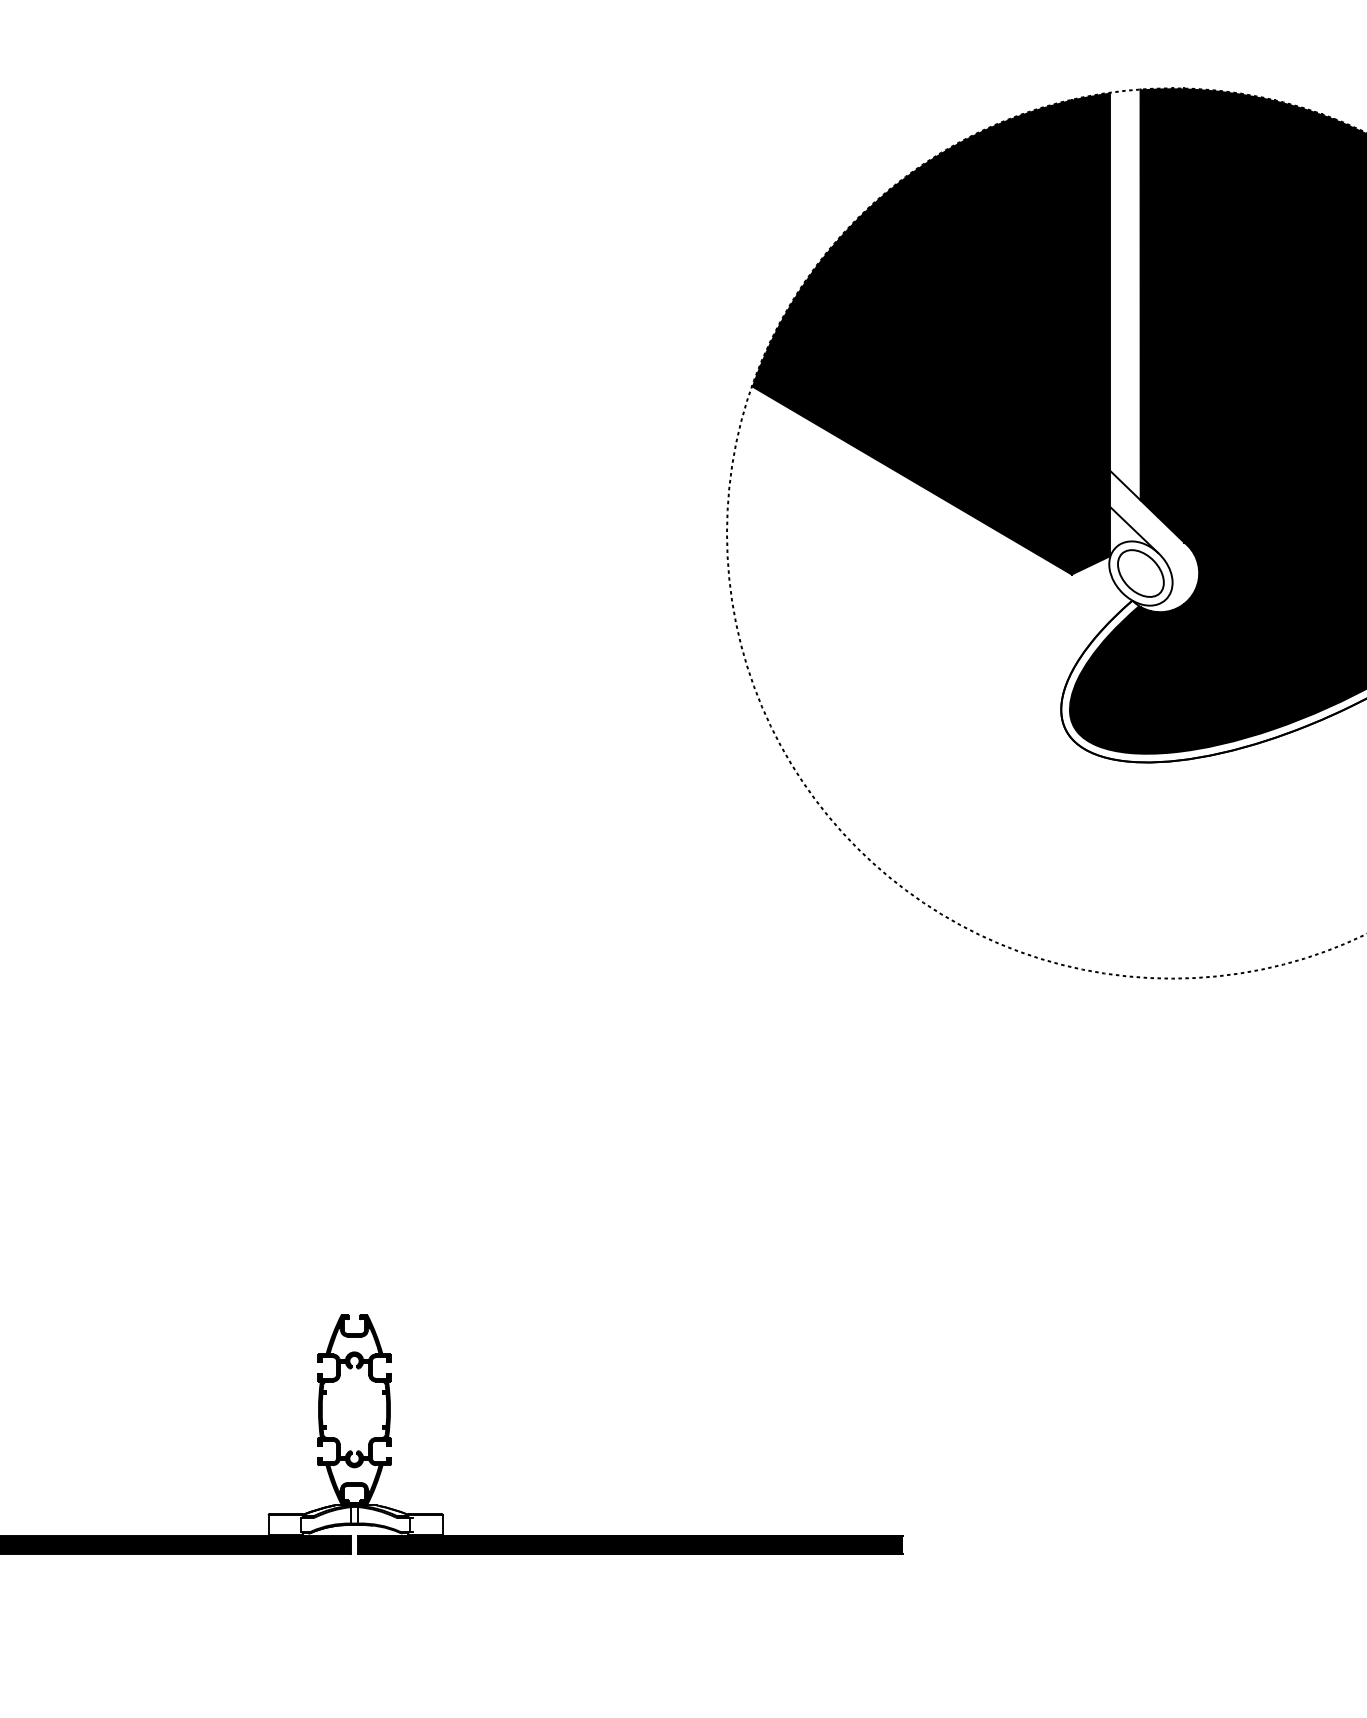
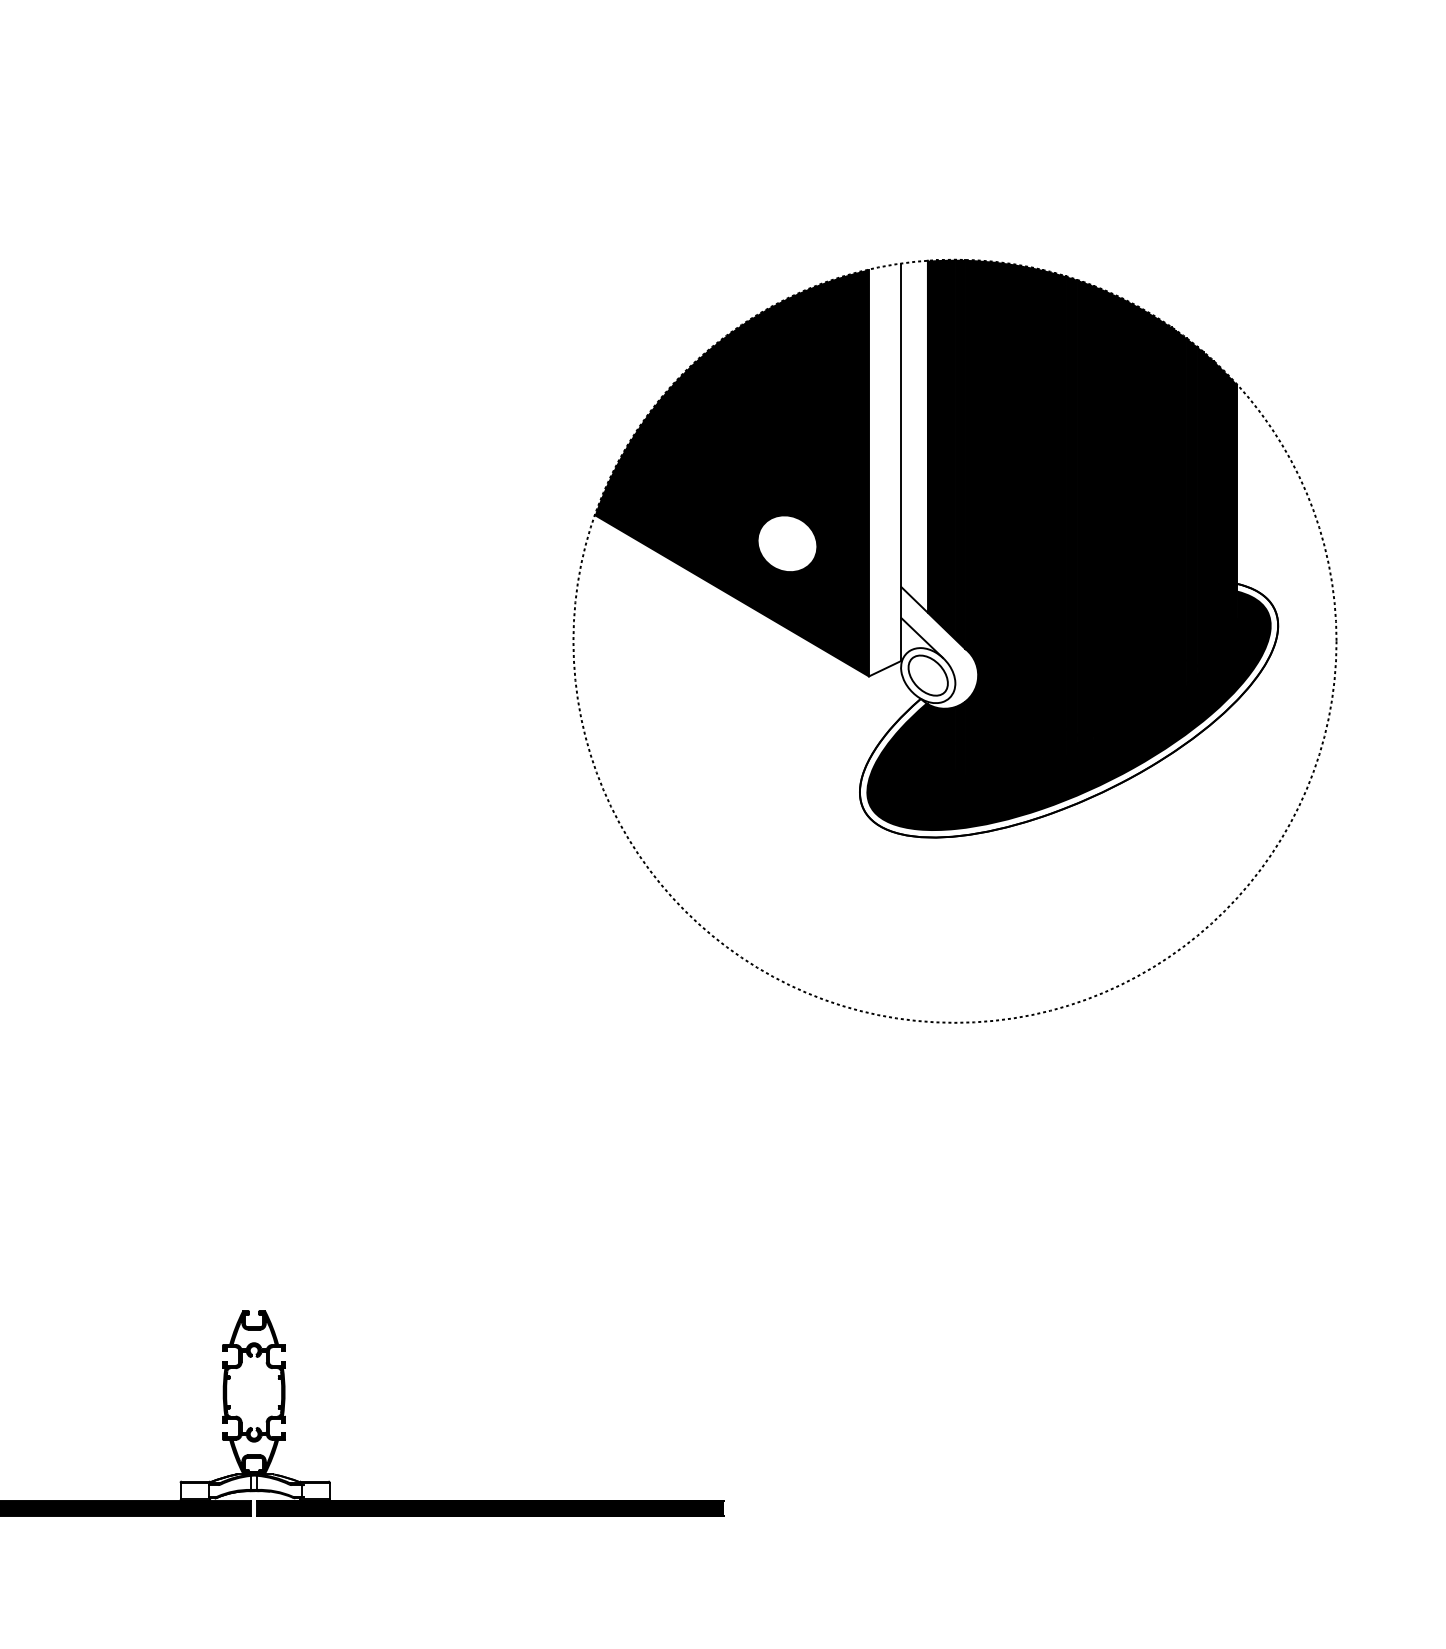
fill: (1091, 333) -> (885, 469), removed
fill: (976, 419) -> (787, 543), removed

